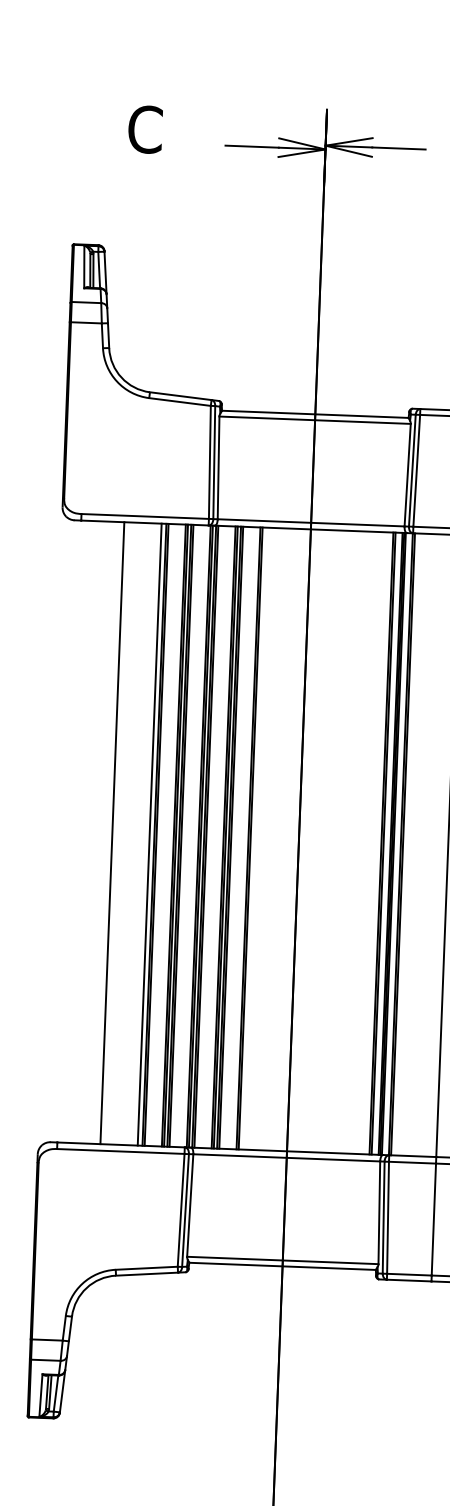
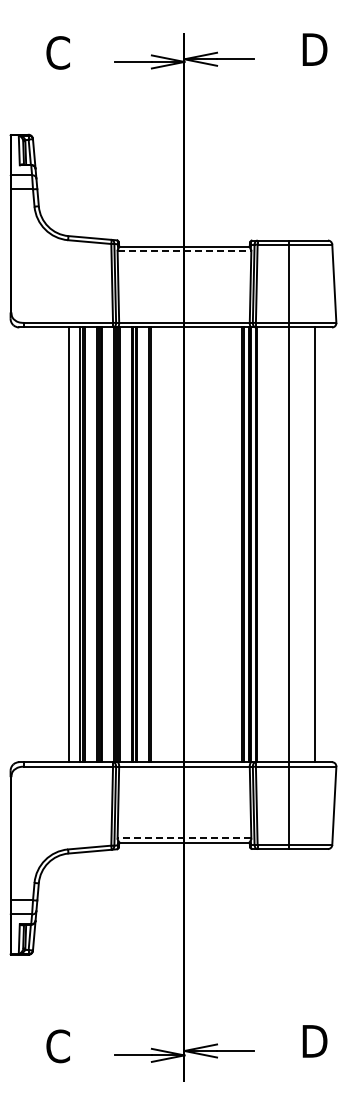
line: (315, 420) -> (184, 251), solid -> dashed
line: (113, 832) -> (69, 544), moved
line: (282, 1260) -> (184, 838), solid -> dashed

